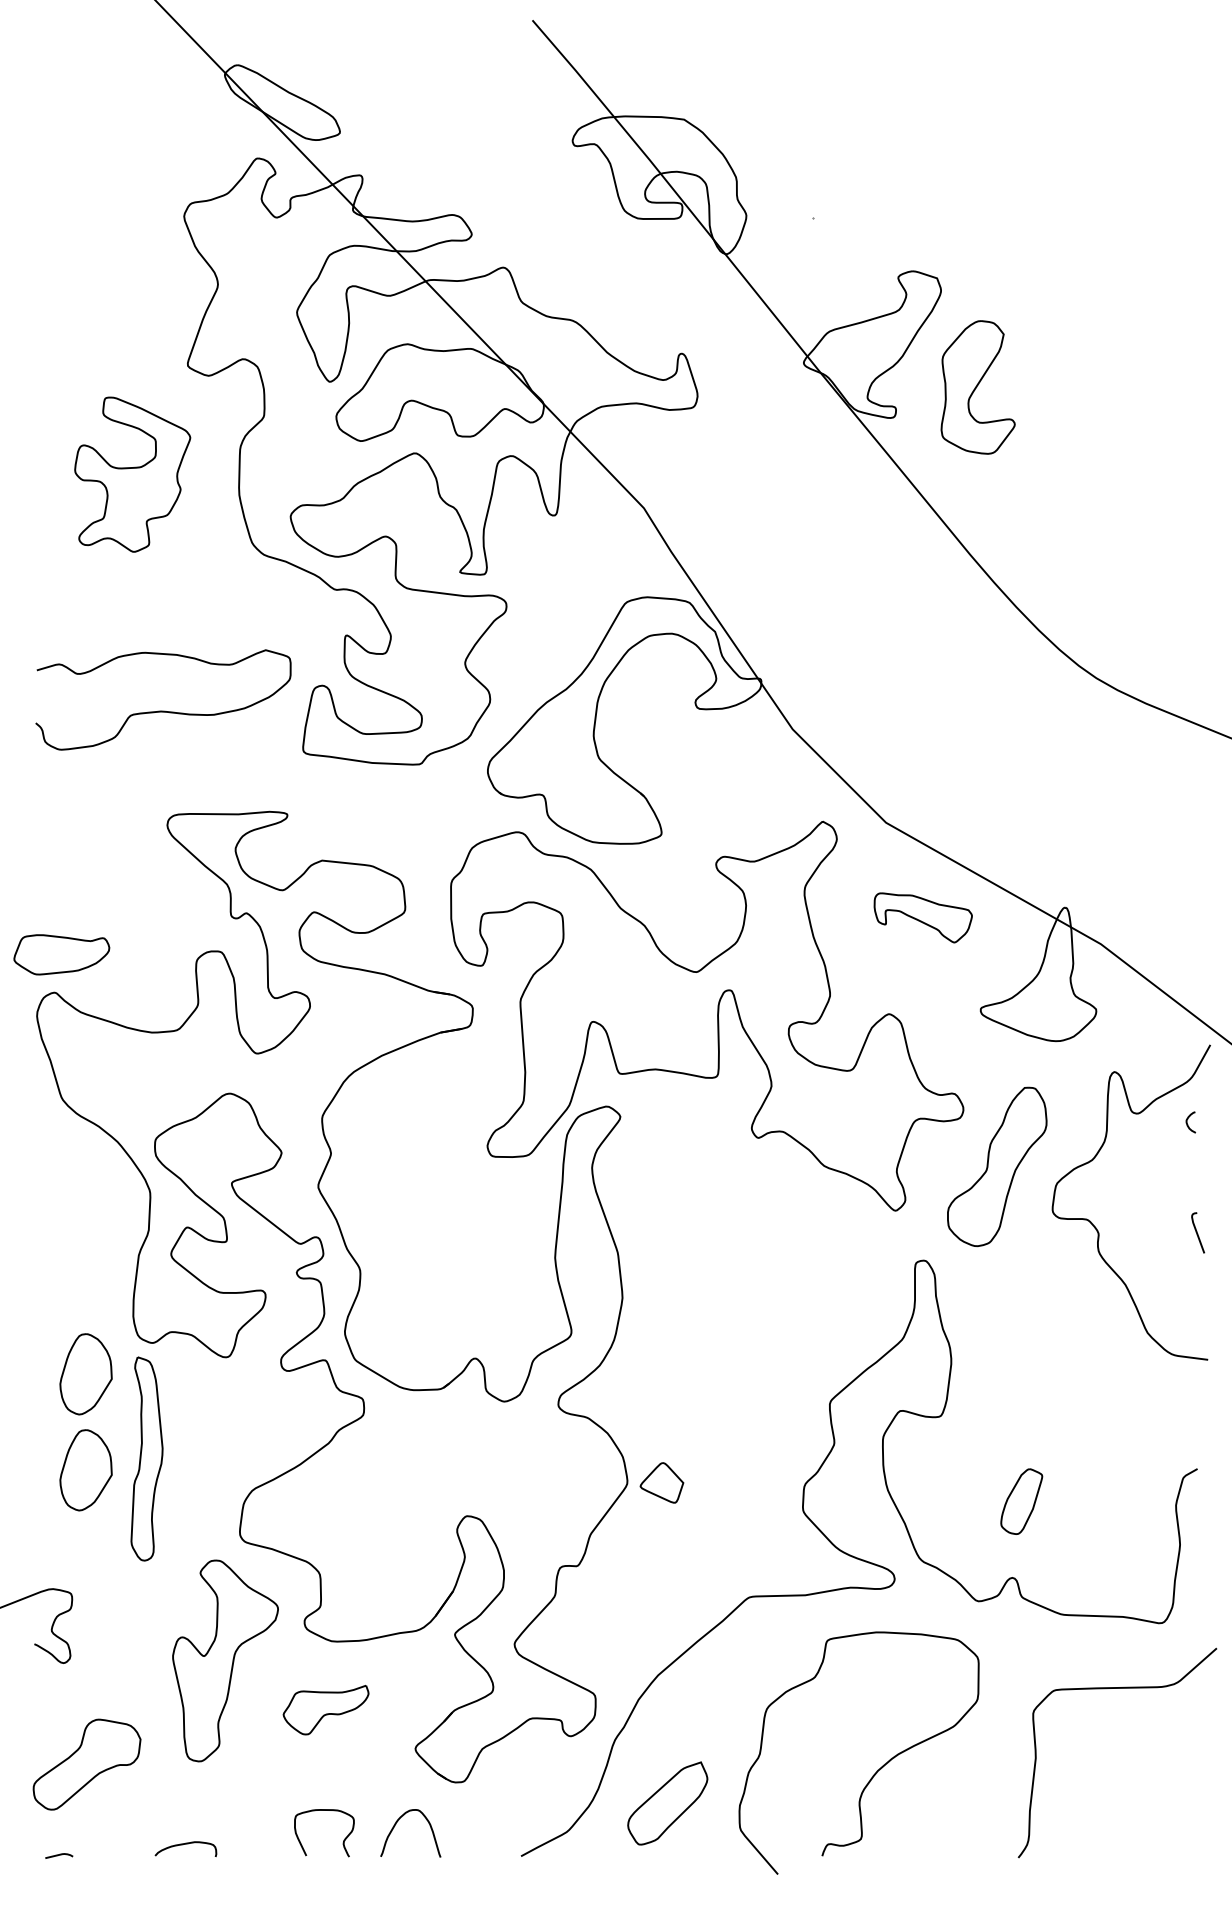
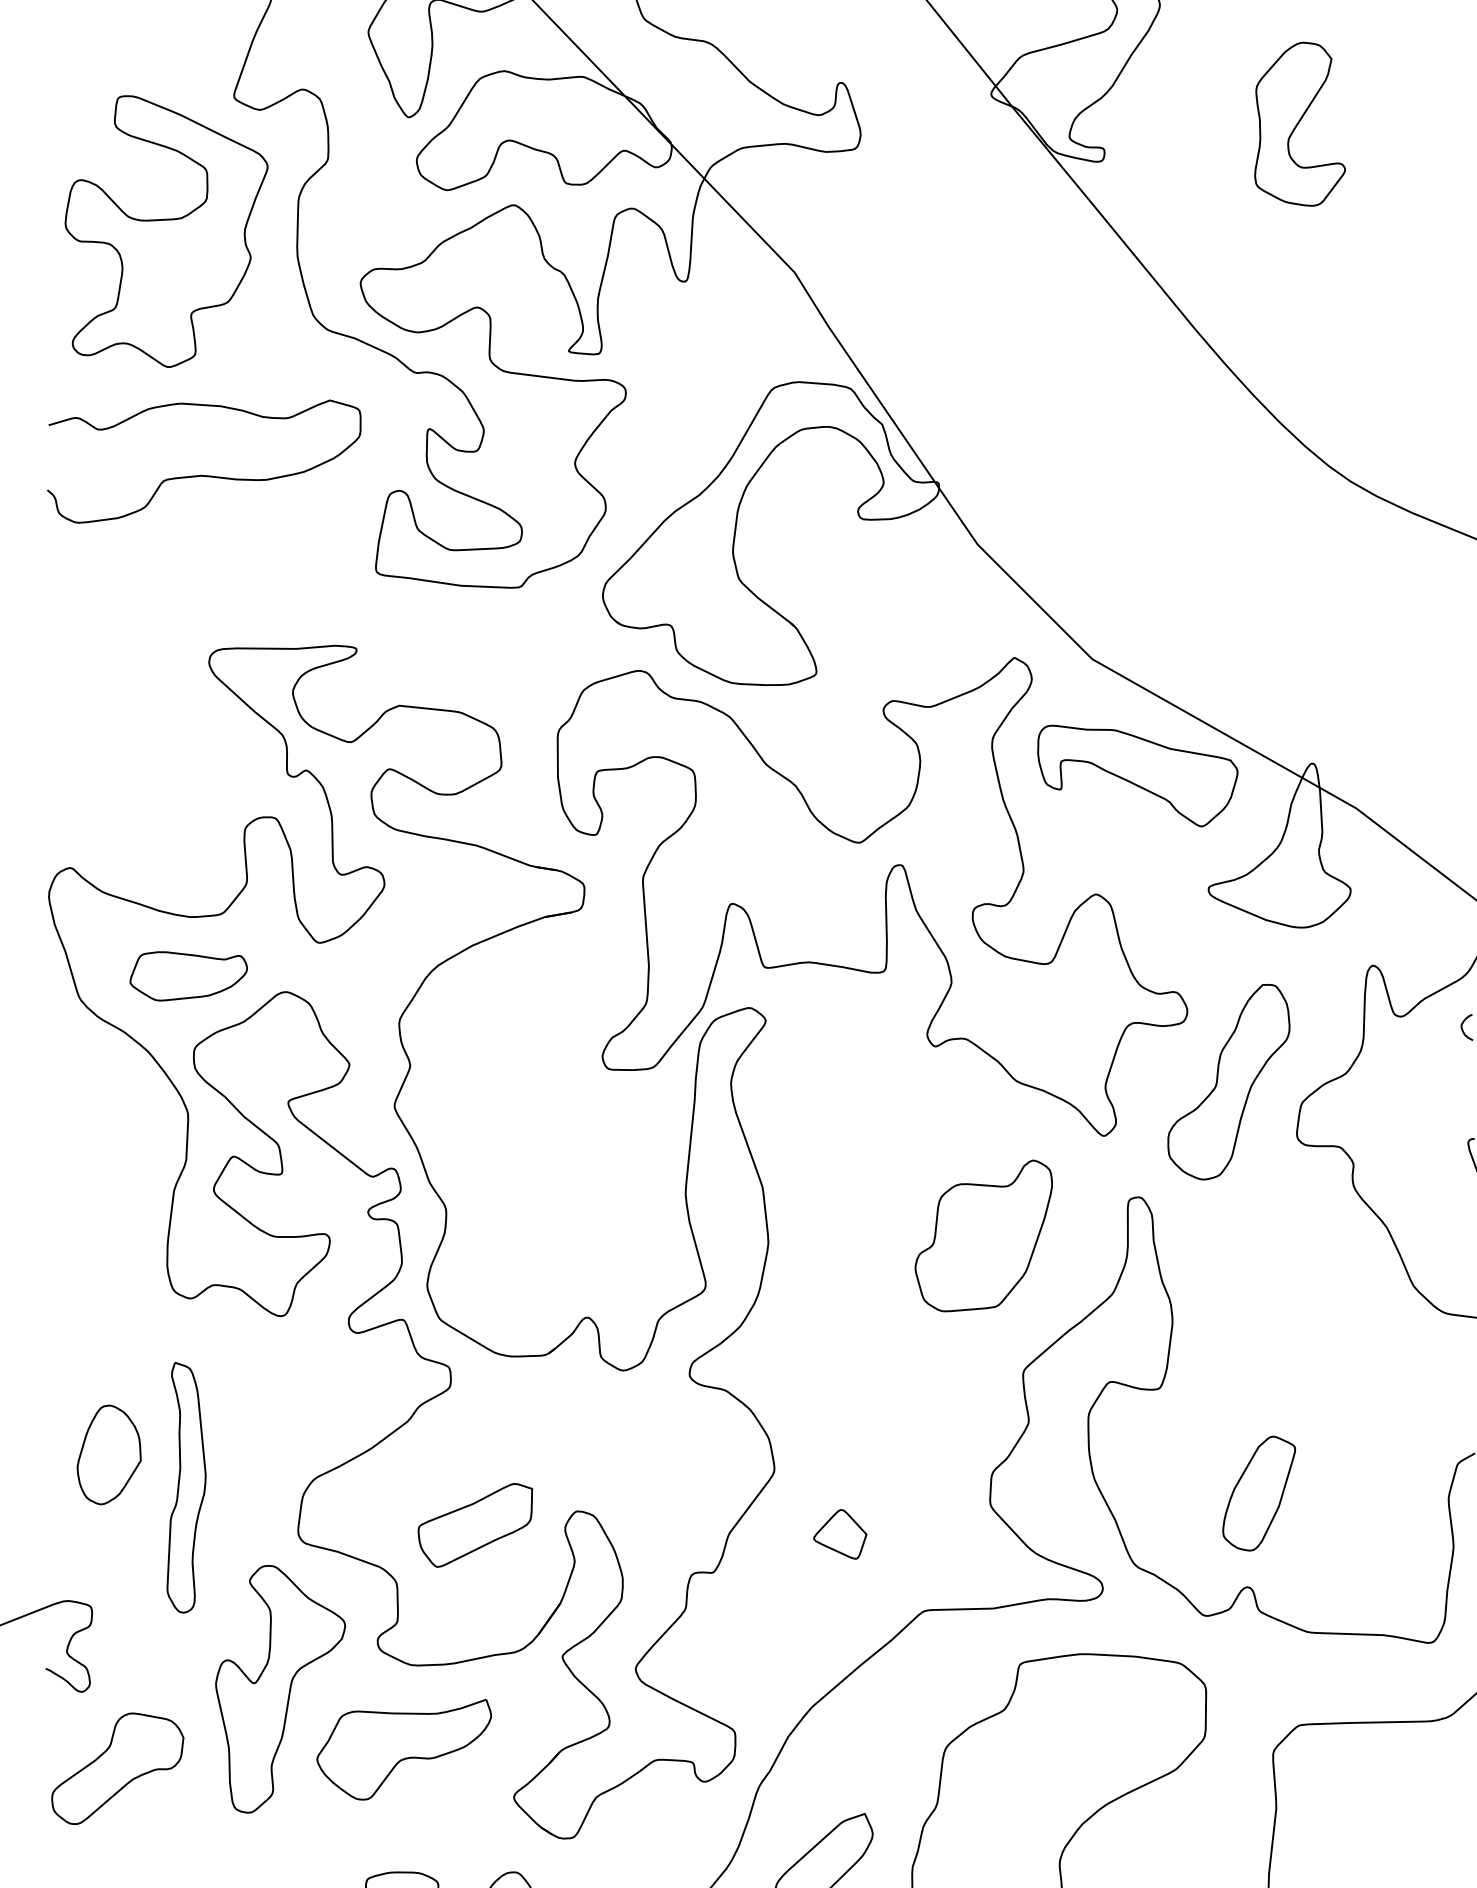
part: (977, 387) -> (1299, 124), moved
part: (132, 474) -> (166, 231), size x1.43
curve: (163, 710) -> (204, 474), moved
part: (923, 917) -> (1138, 775), size x1.67
part: (61, 954) -> (188, 975), moved
part: (797, 1291) -> (983, 1235), added
part: (85, 1374) -> (108, 1337), removed
part: (146, 1458) -> (185, 1487), moved
part: (661, 1482) -> (839, 1533), moved
part: (1021, 1501) -> (1258, 1493), size x1.43
part: (383, 1527) -> (474, 1525), added
part: (325, 1709) -> (403, 1748), size x1.67
part: (86, 1764) -> (117, 1768), moved

